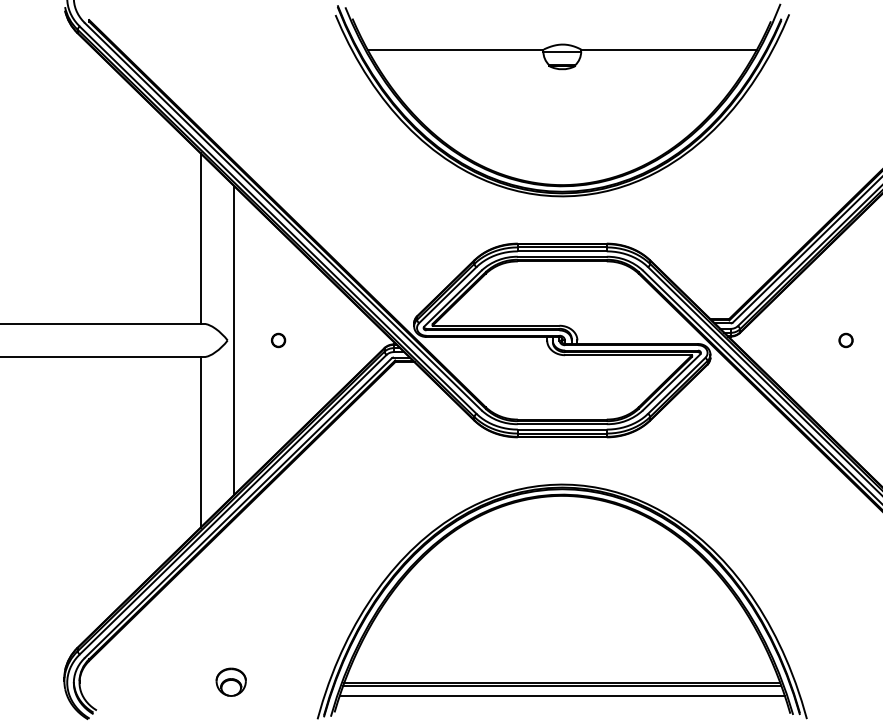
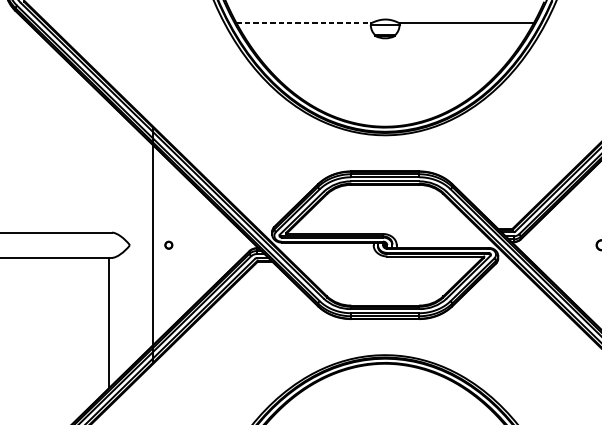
line: (455, 49) -> (303, 23), solid -> dashed
line: (200, 238) -> (109, 167), removed
line: (233, 340) -> (152, 245), moved
part: (278, 340) -> (168, 245), size x0.7

